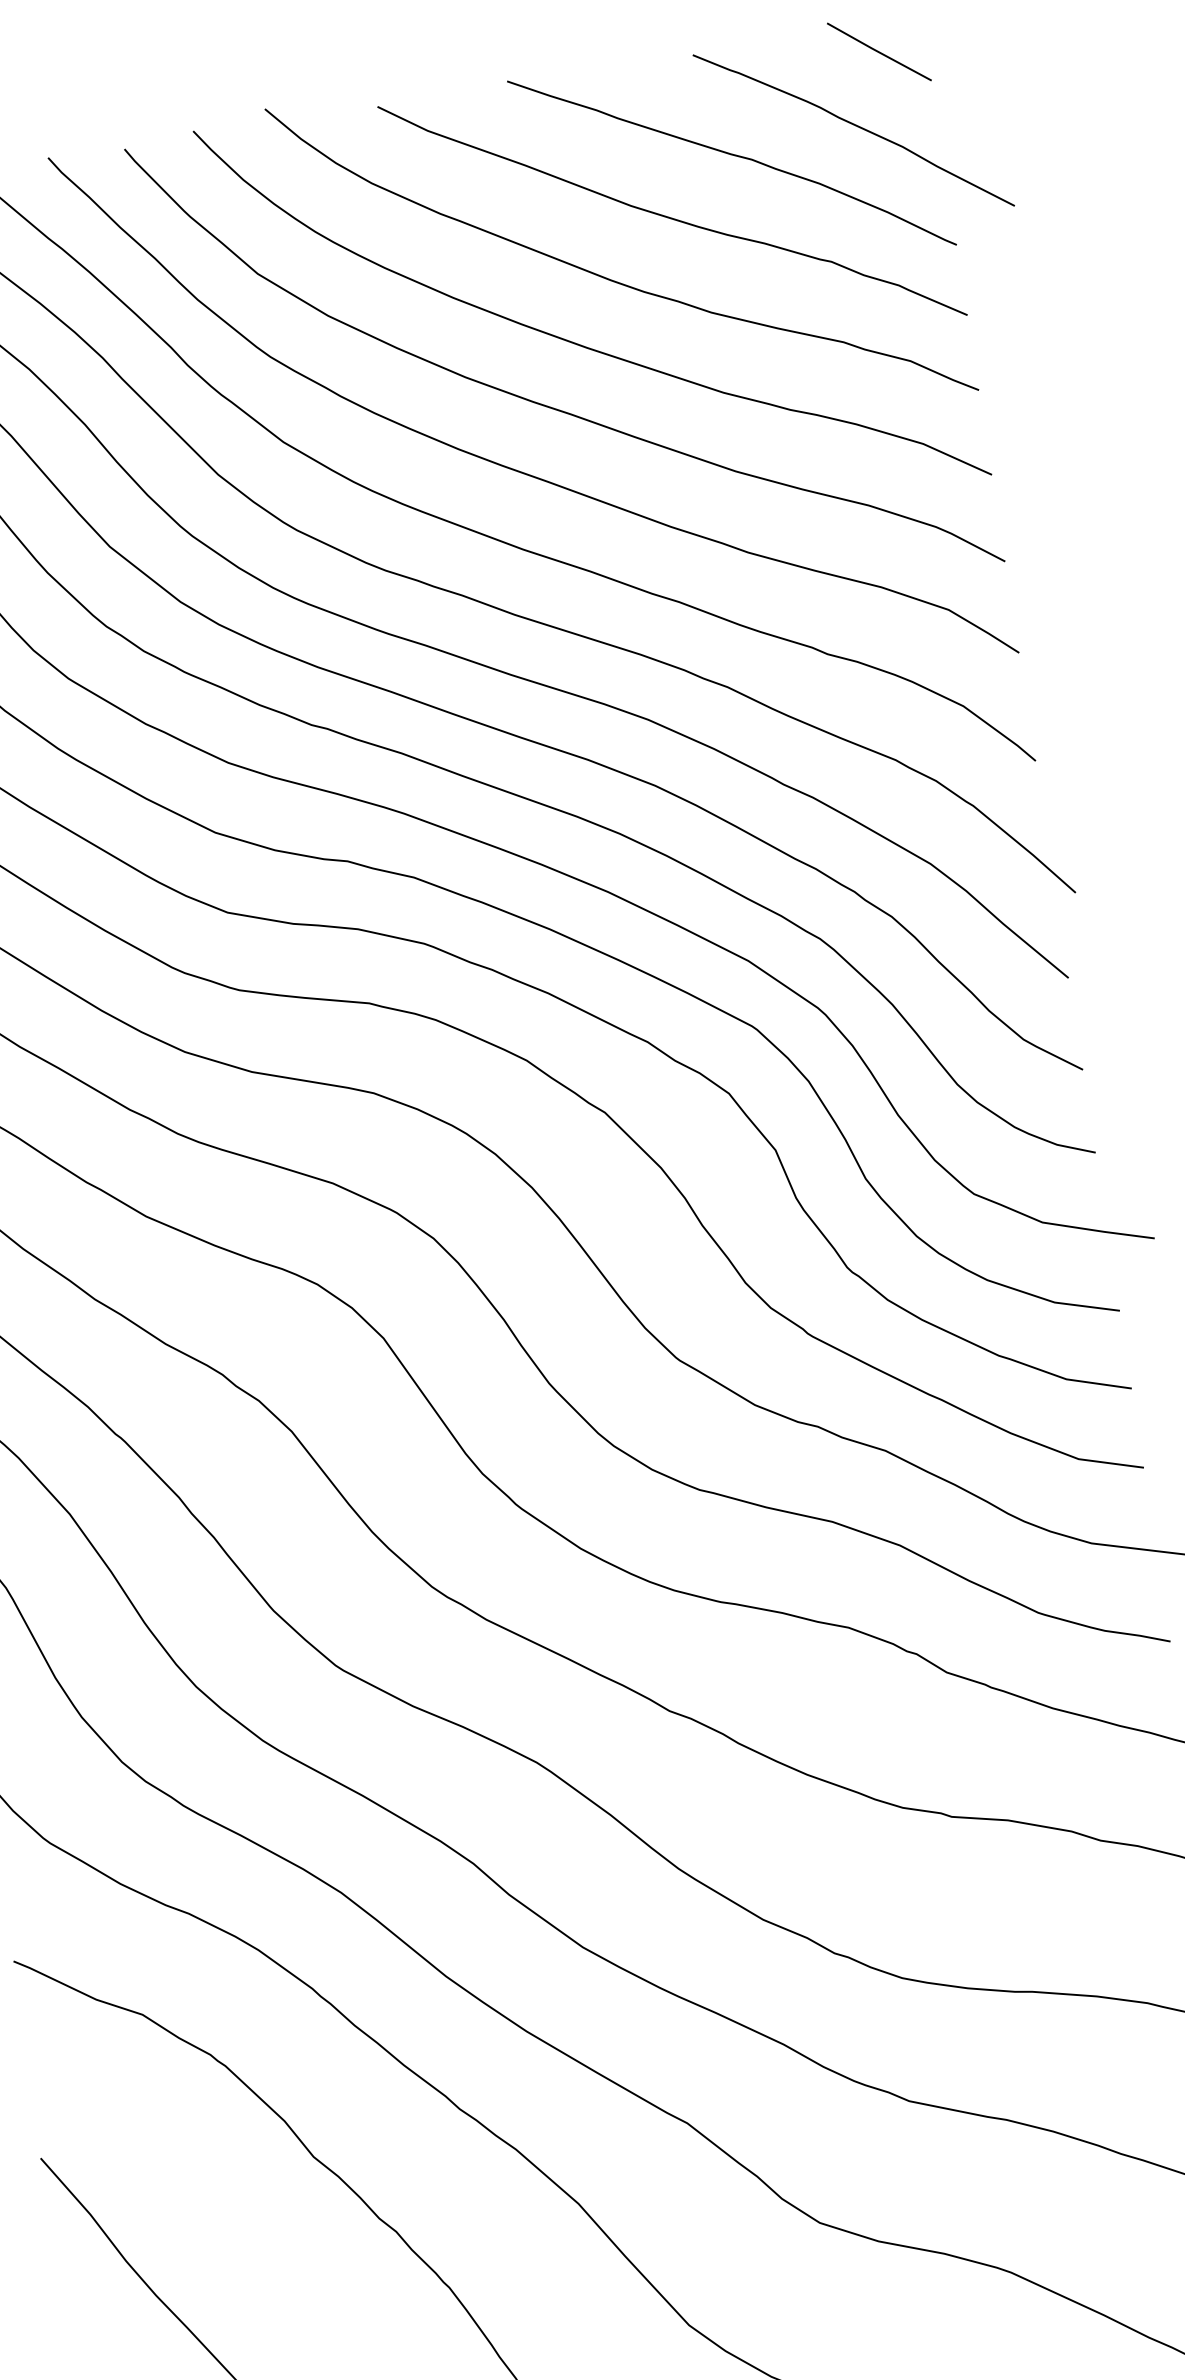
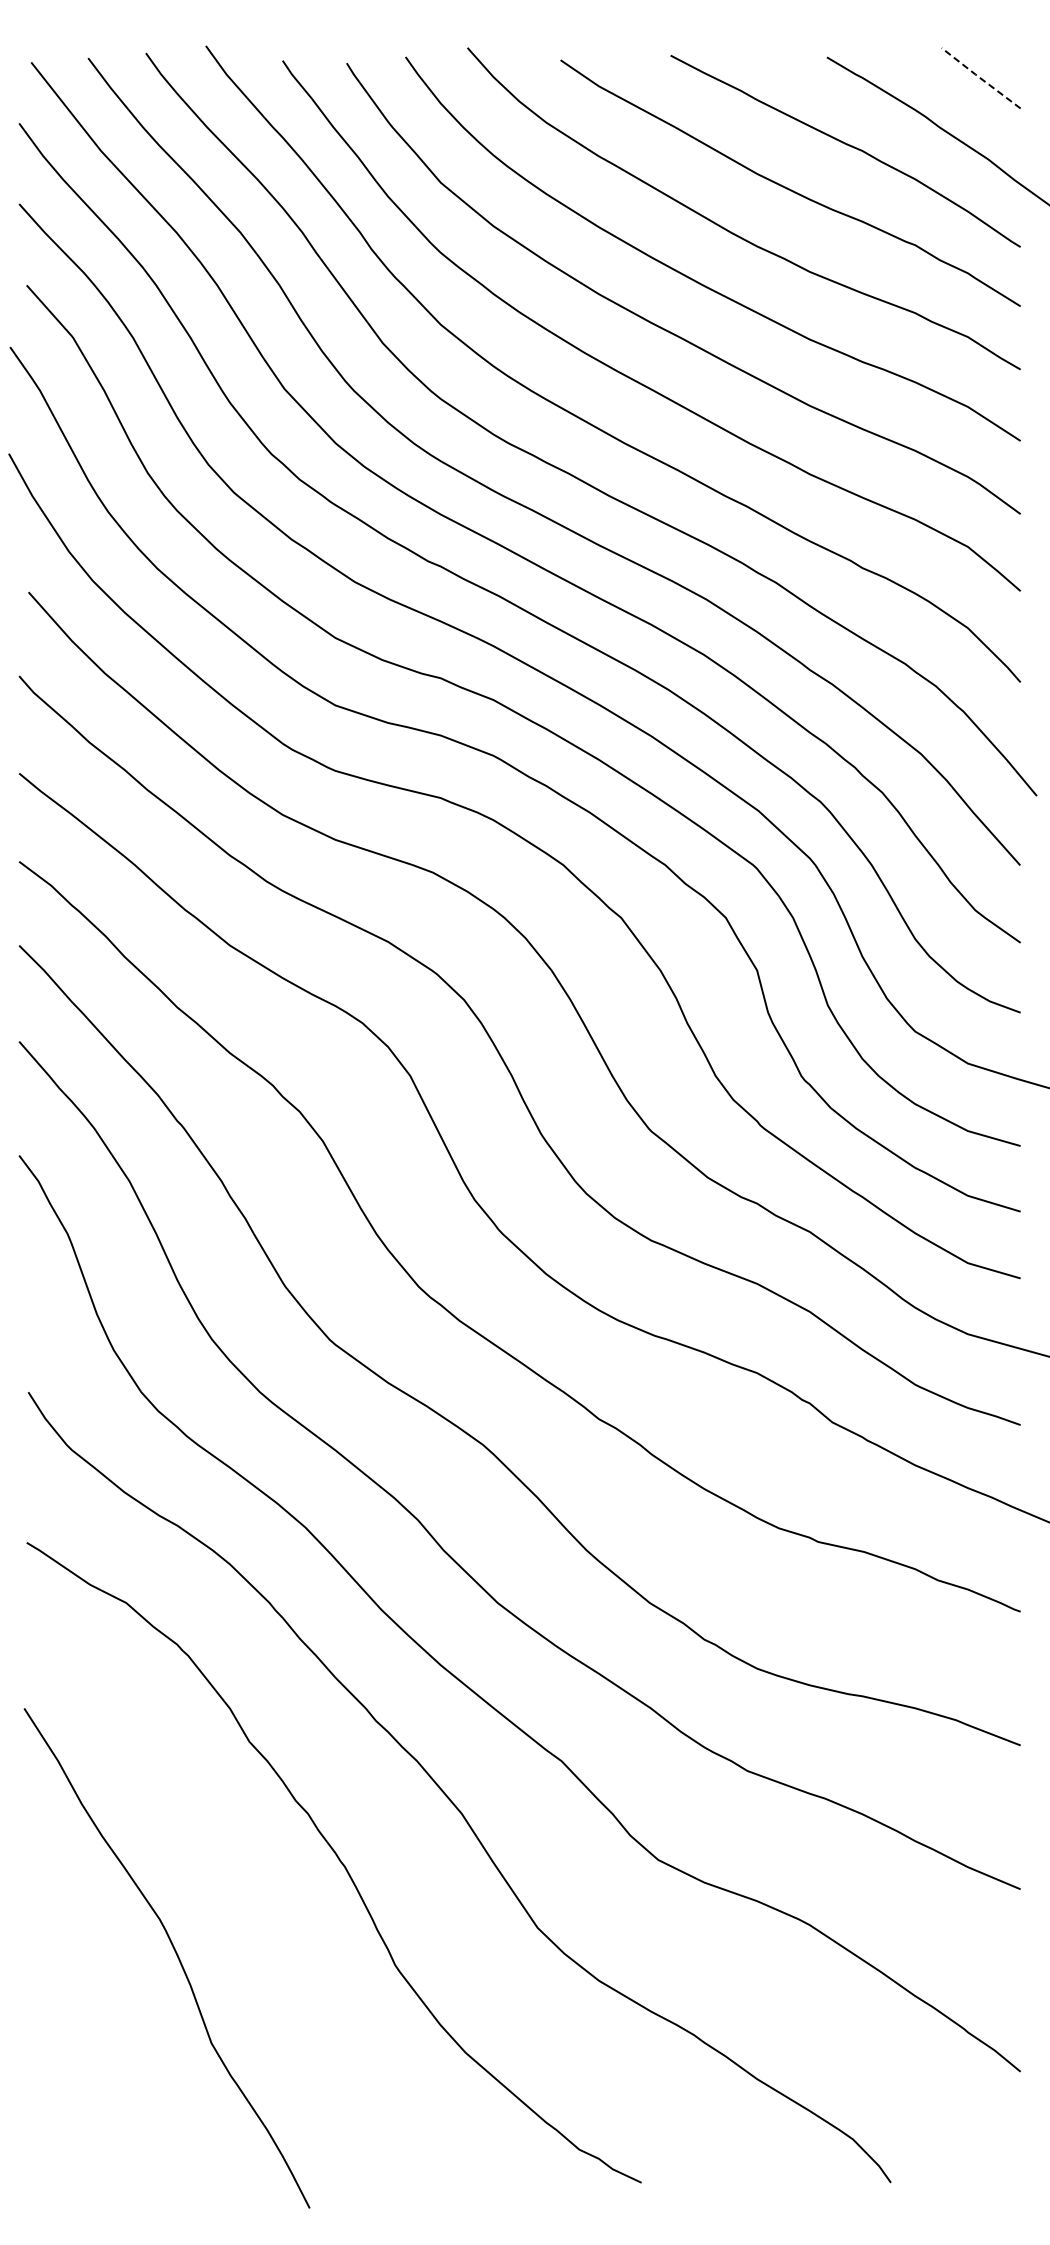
line: (878, 52) -> (980, 78), solid -> dashed

